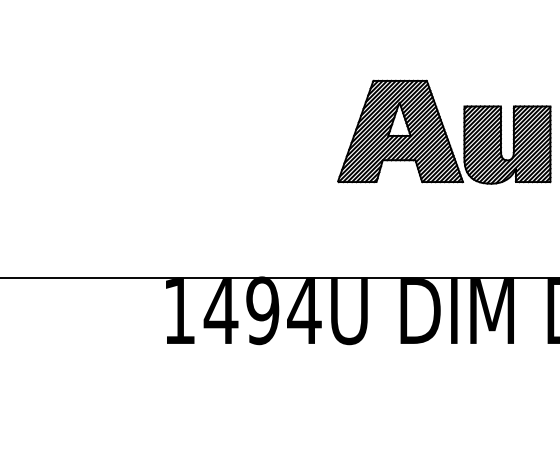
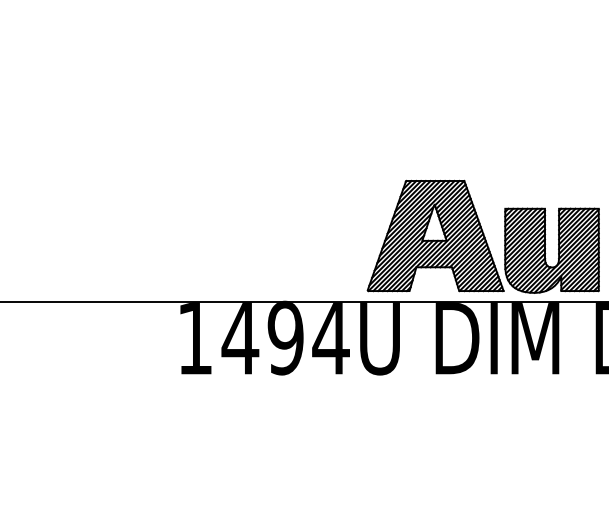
part: (443, 131) -> (482, 236), moved

